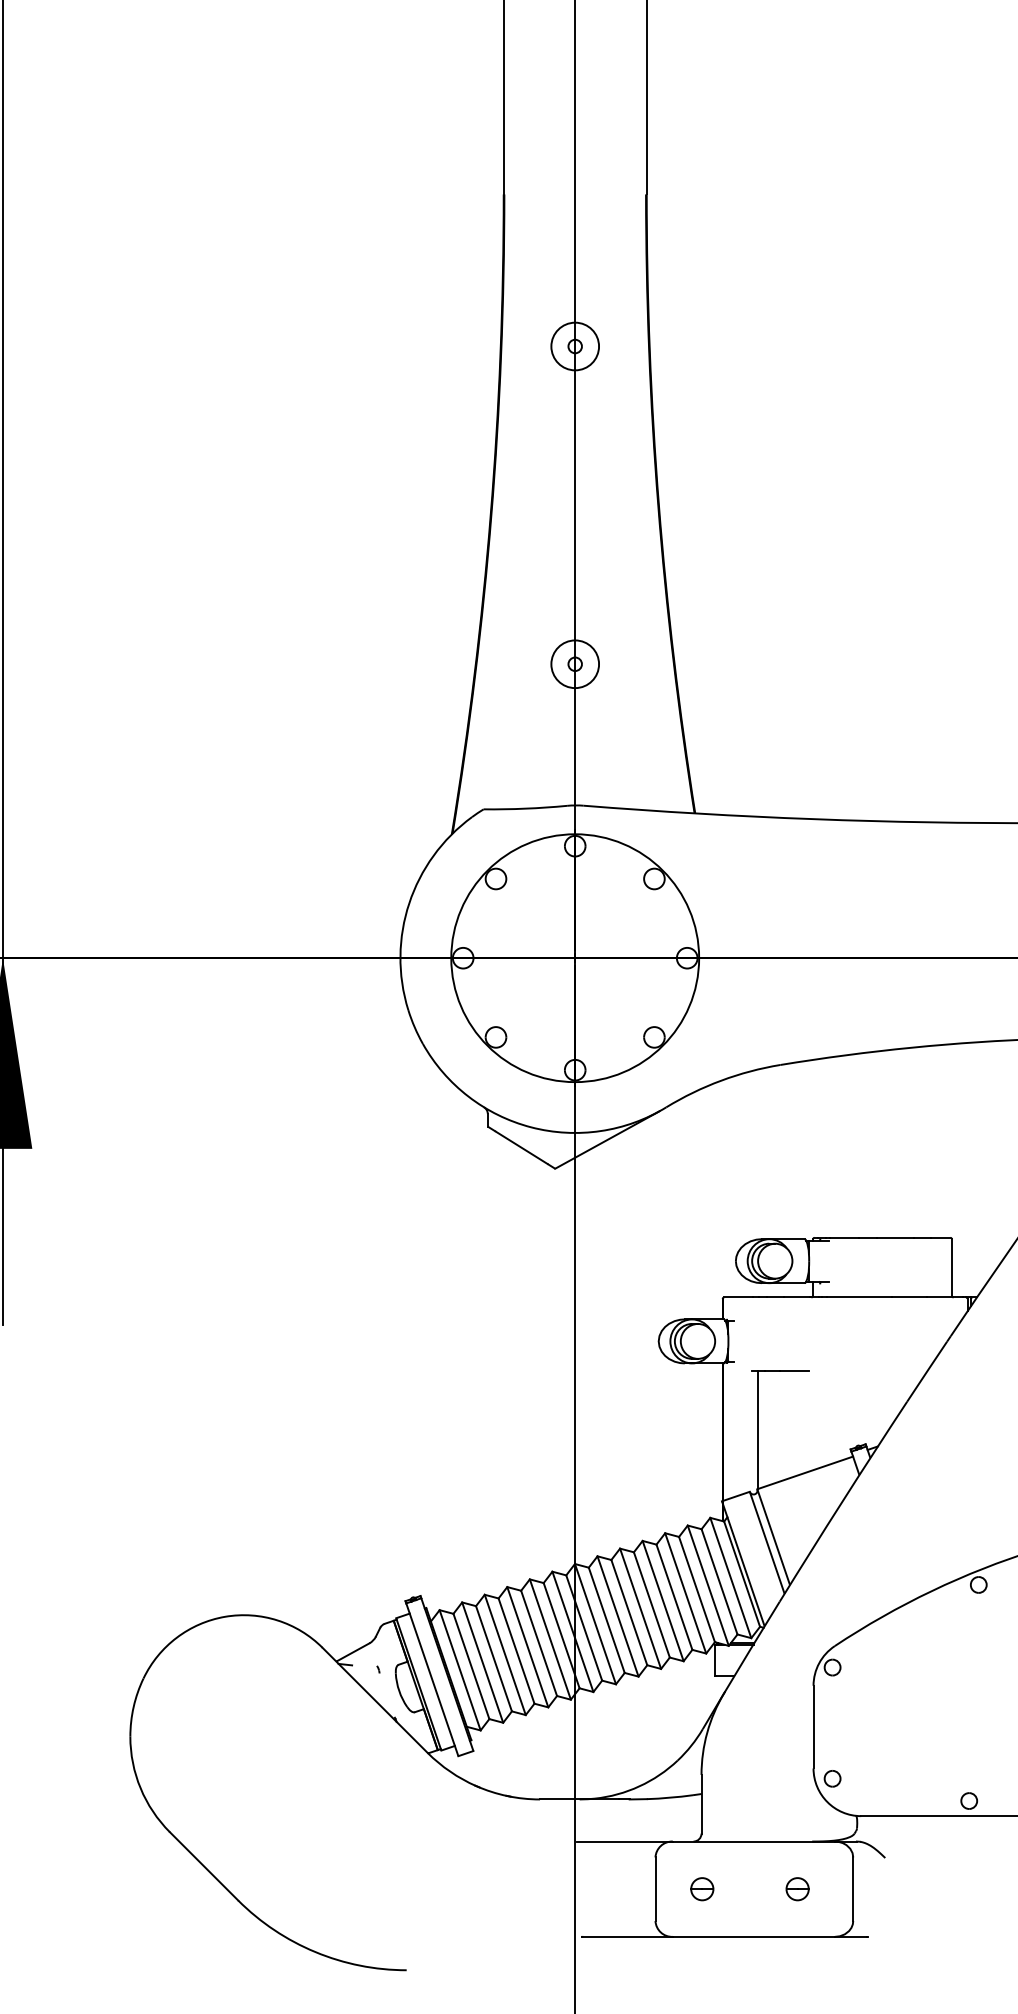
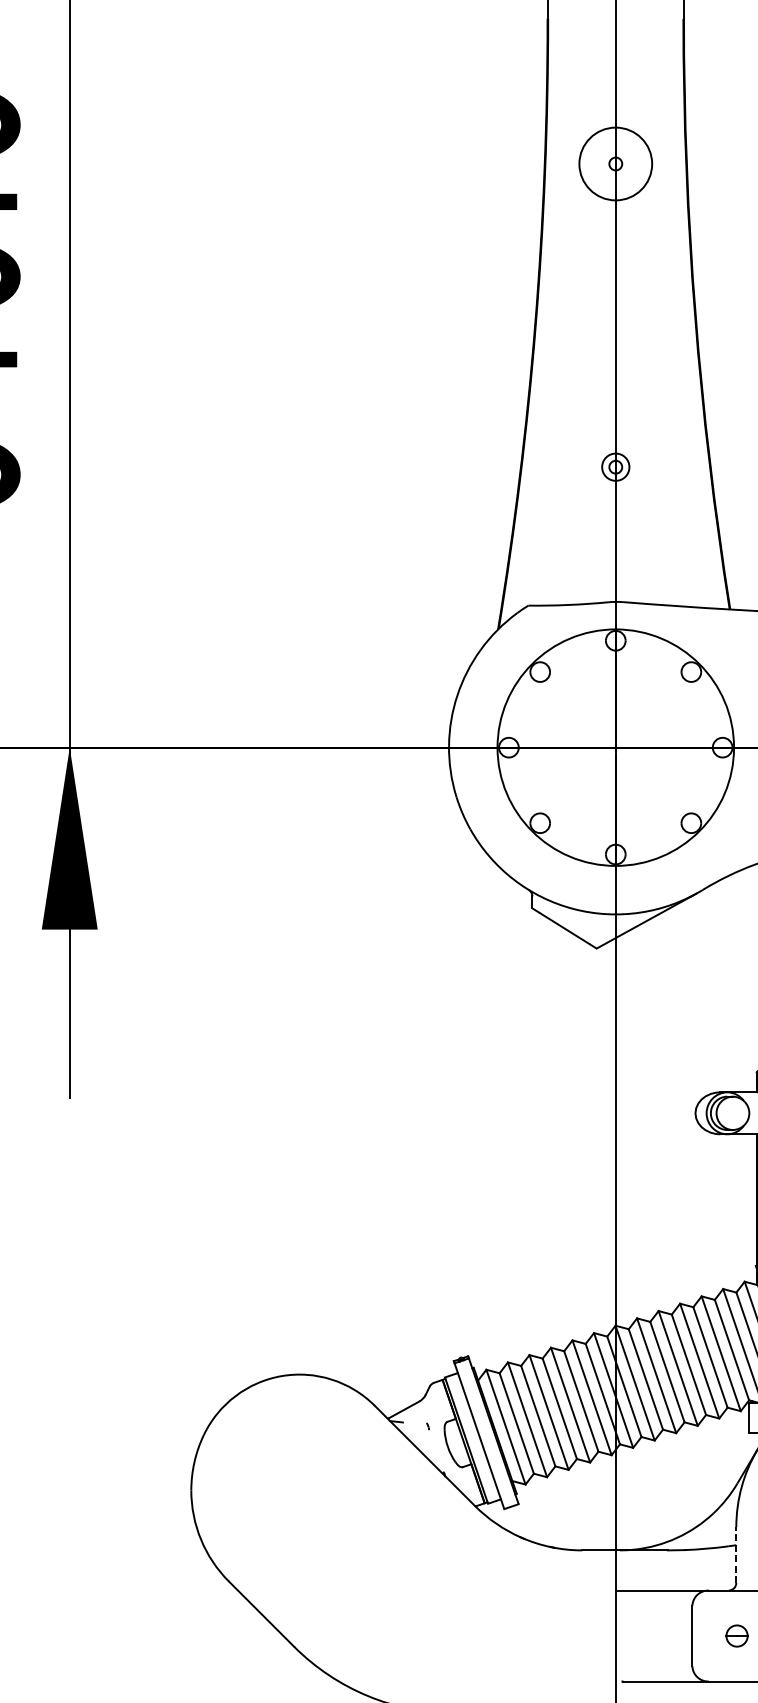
circle: (575, 346) -> (616, 163), size x1.6
circle: (575, 664) -> (616, 467), size x0.6
line: (701, 1803) -> (736, 1554), solid -> dashed

